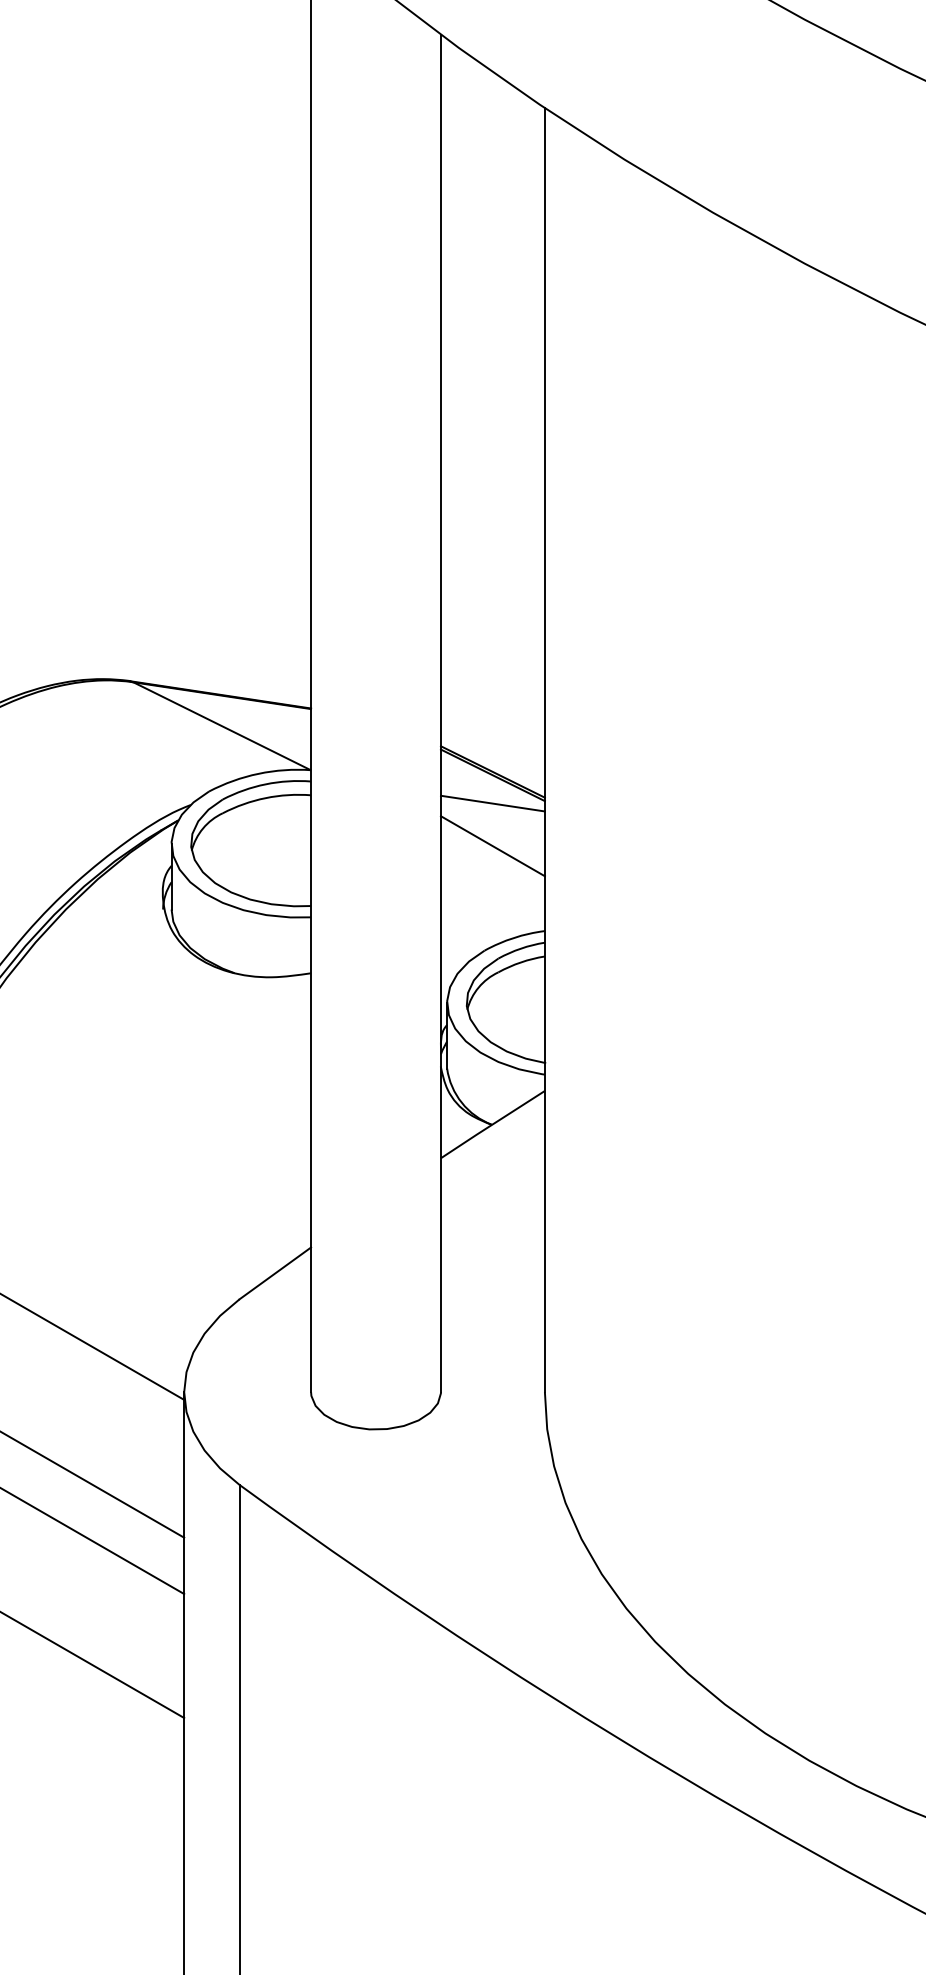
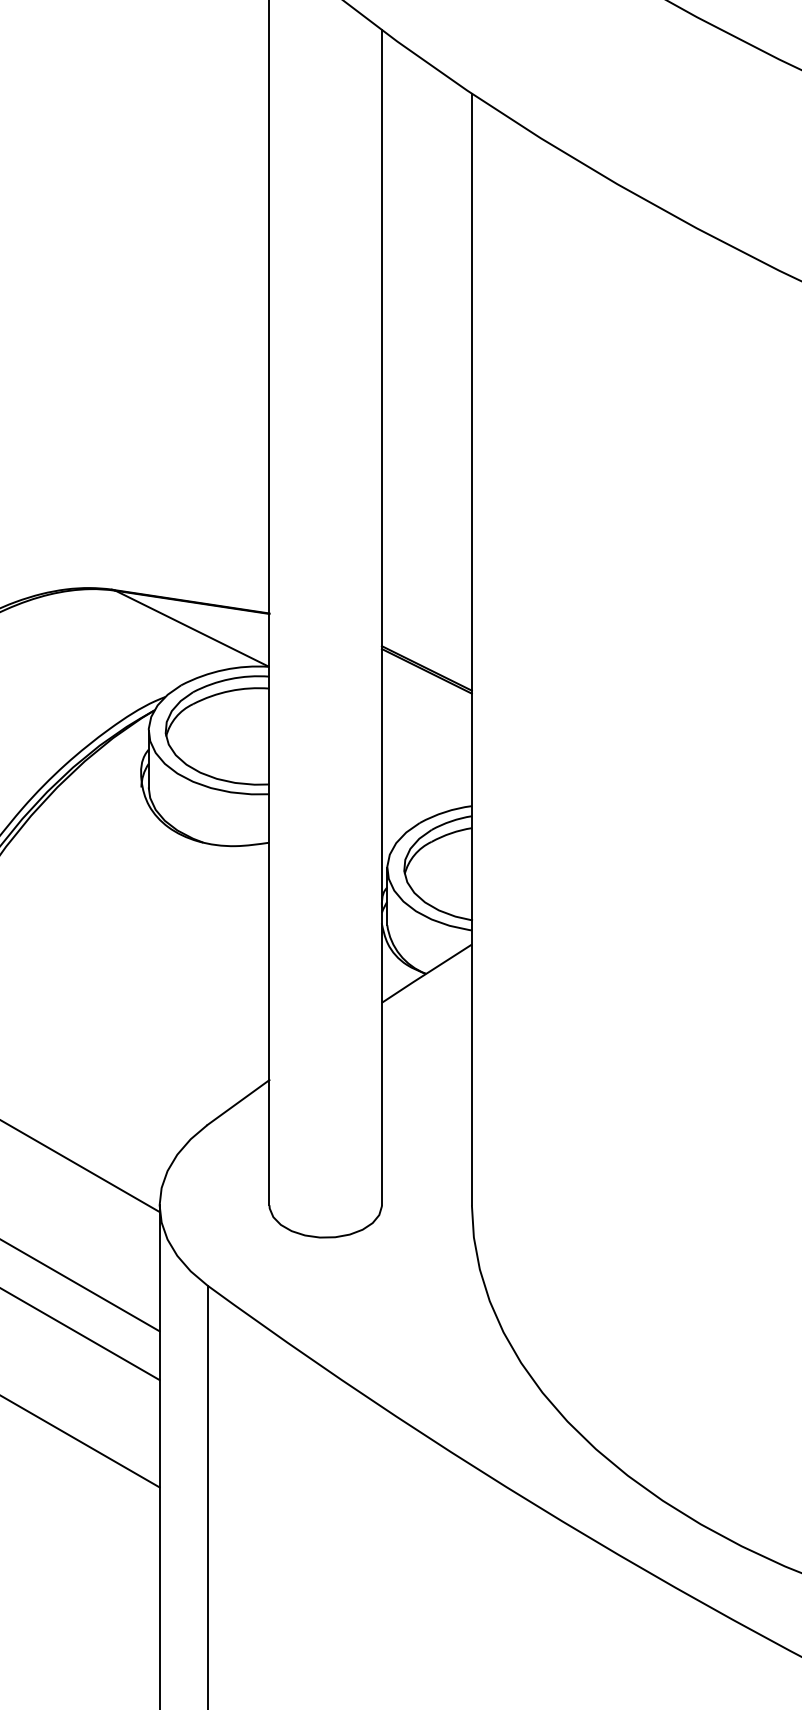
line: (492, 803) -> (426, 695), removed
line: (492, 846) -> (426, 732), removed

